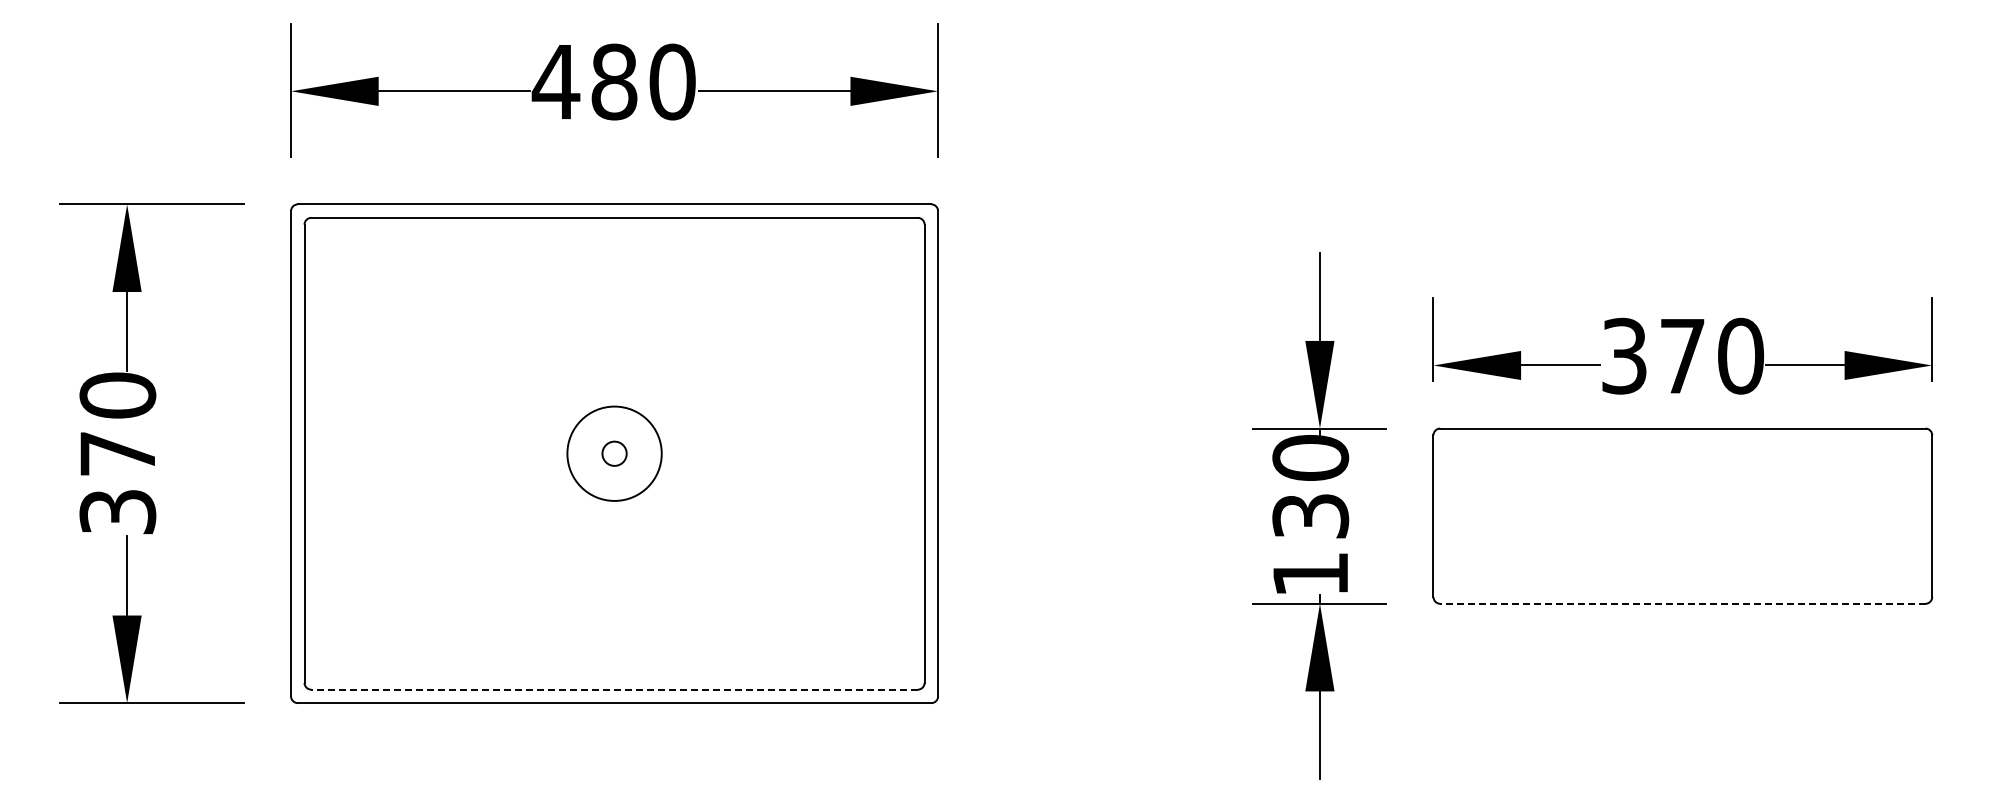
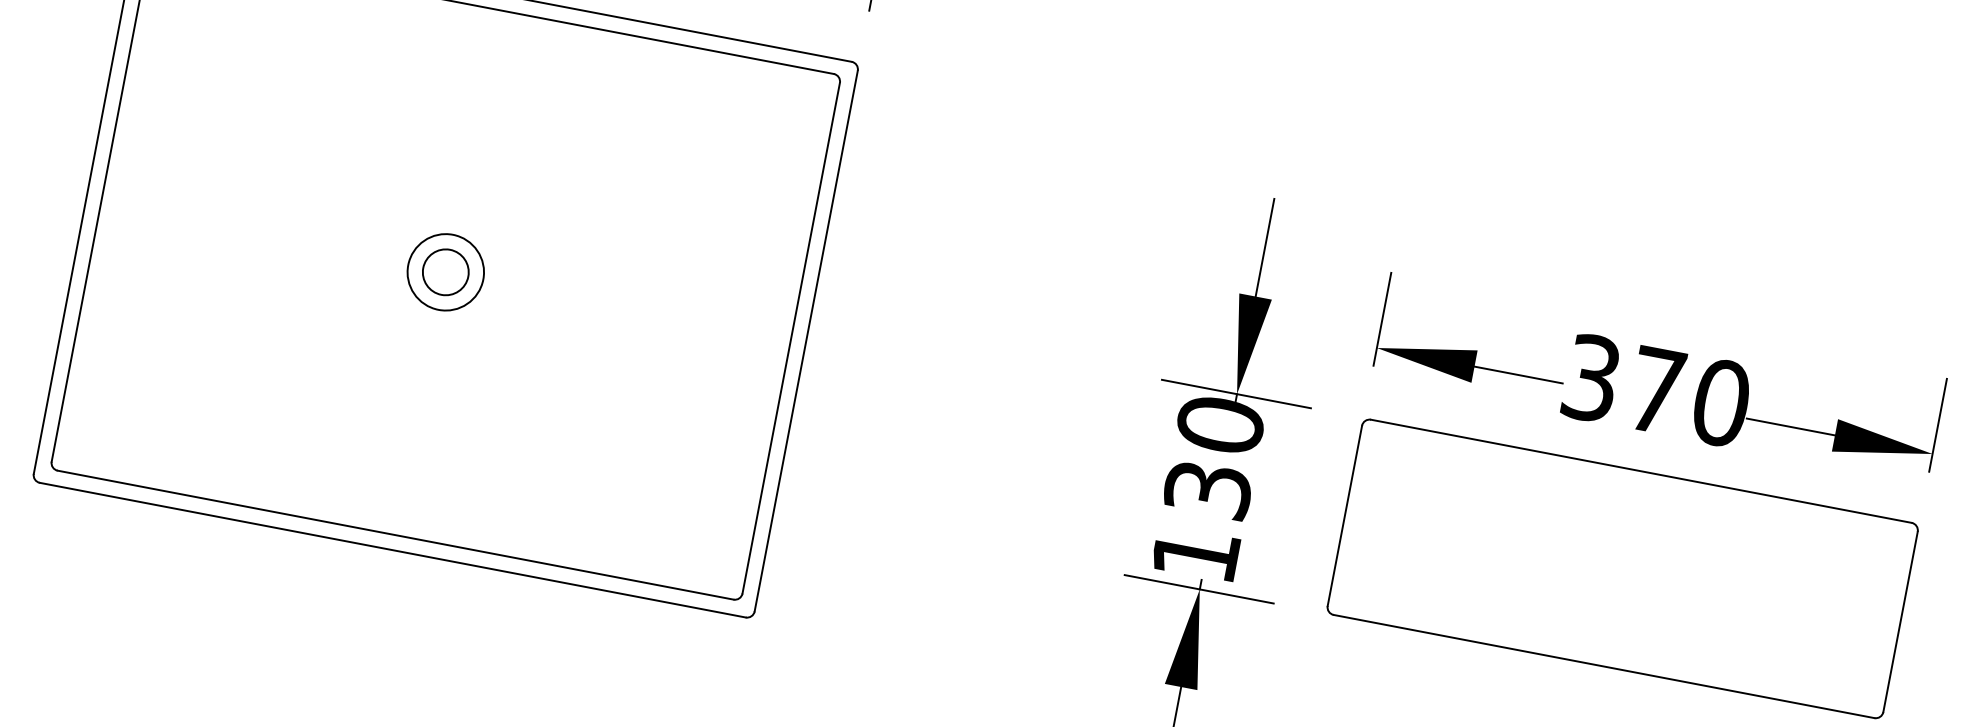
circle: (614, 453) -> (445, 272), size x0.71
circle: (614, 453) -> (445, 272), size x1.67
line: (1682, 603) -> (1603, 666), dashed -> solid
line: (614, 689) -> (395, 534), dashed -> solid

